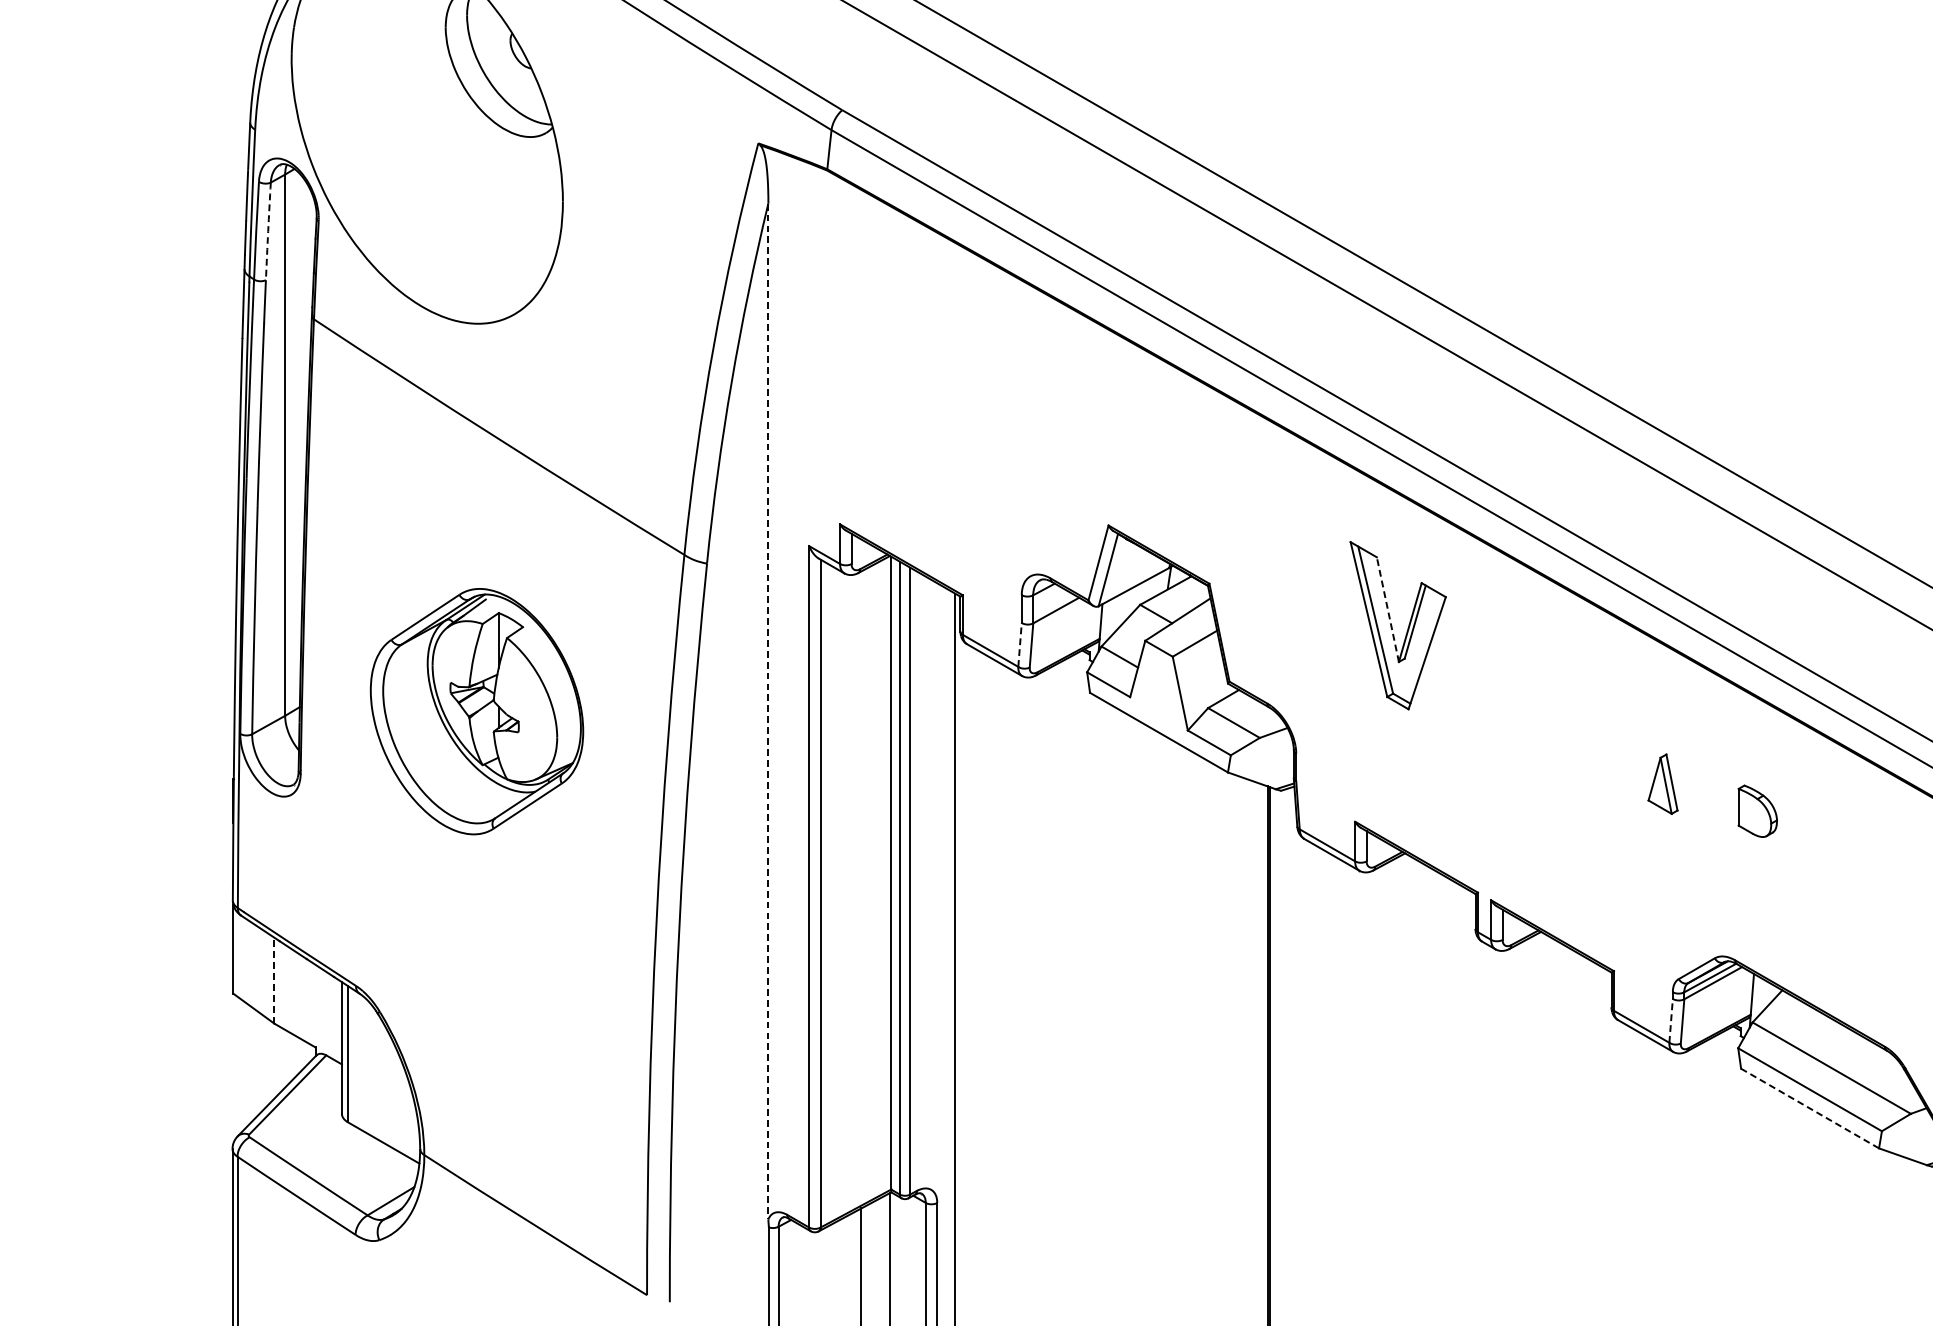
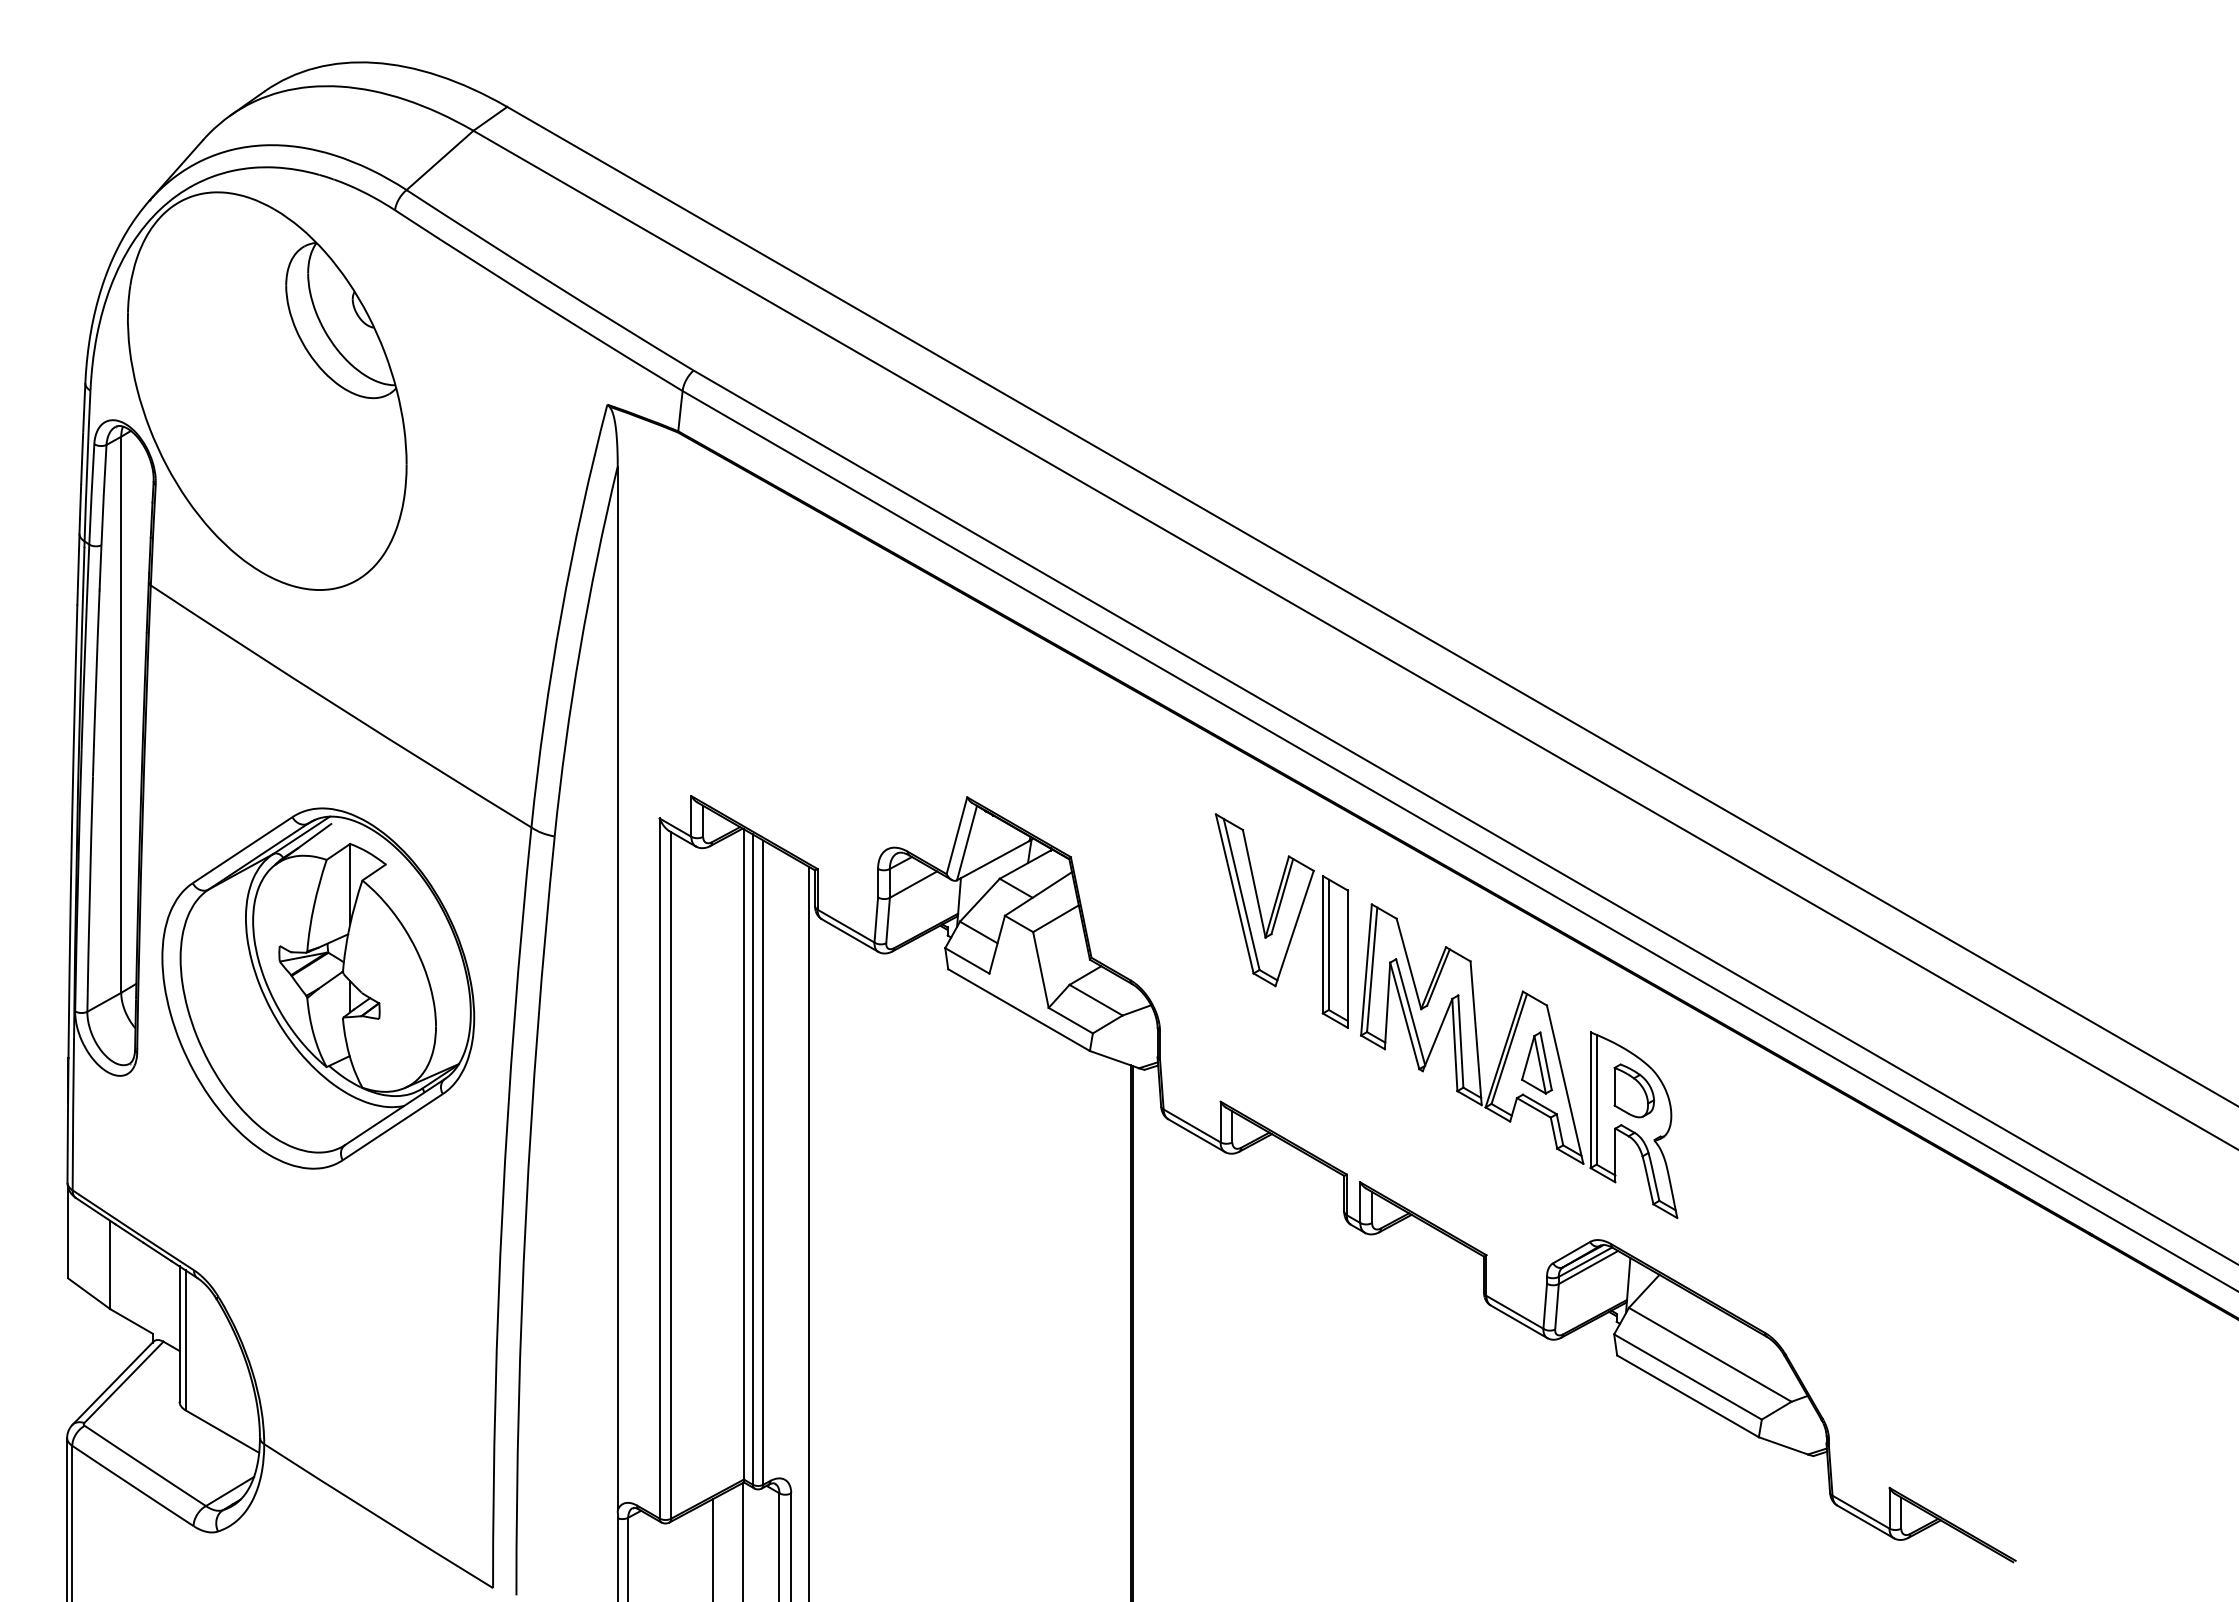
arc: (267, 231) -> (103, 495), dashed -> solid
line: (1388, 609) -> (1254, 883), dashed -> solid
line: (1020, 644) -> (876, 919), dashed -> solid
part: (1466, 675) -> (1334, 951), added
part: (477, 711) -> (318, 988), size x1.43
line: (768, 711) -> (617, 988), dashed -> solid
part: (1646, 782) -> (1519, 1061), added
line: (274, 980) -> (110, 1264), dashed -> solid
line: (1671, 1021) -> (1545, 1306), dashed -> solid
line: (1810, 1108) -> (1688, 1396), dashed -> solid

